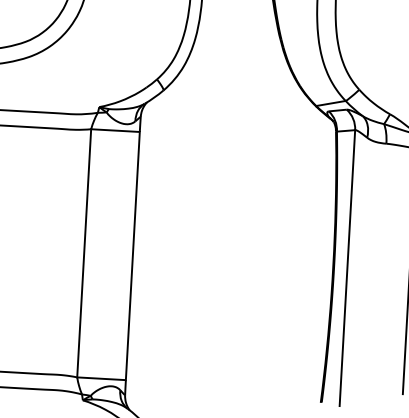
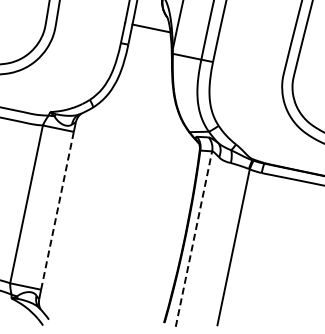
line: (132, 255) -> (57, 210), solid -> dashed
line: (346, 268) -> (193, 239), solid -> dashed

